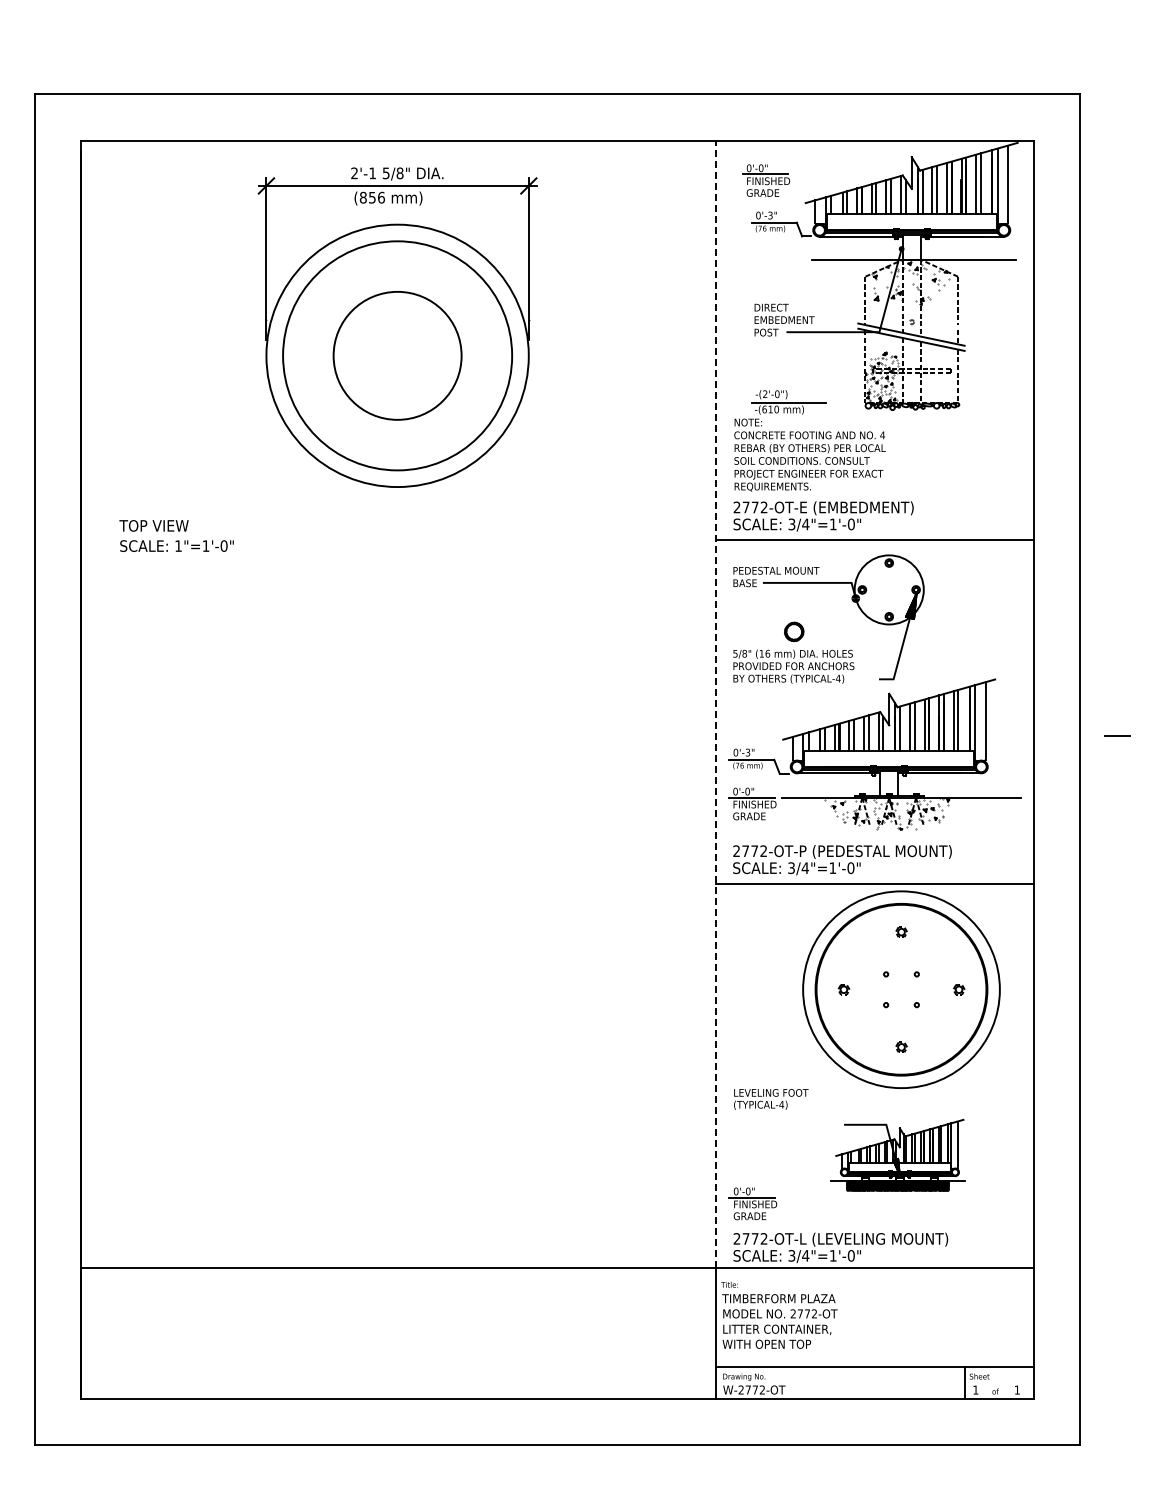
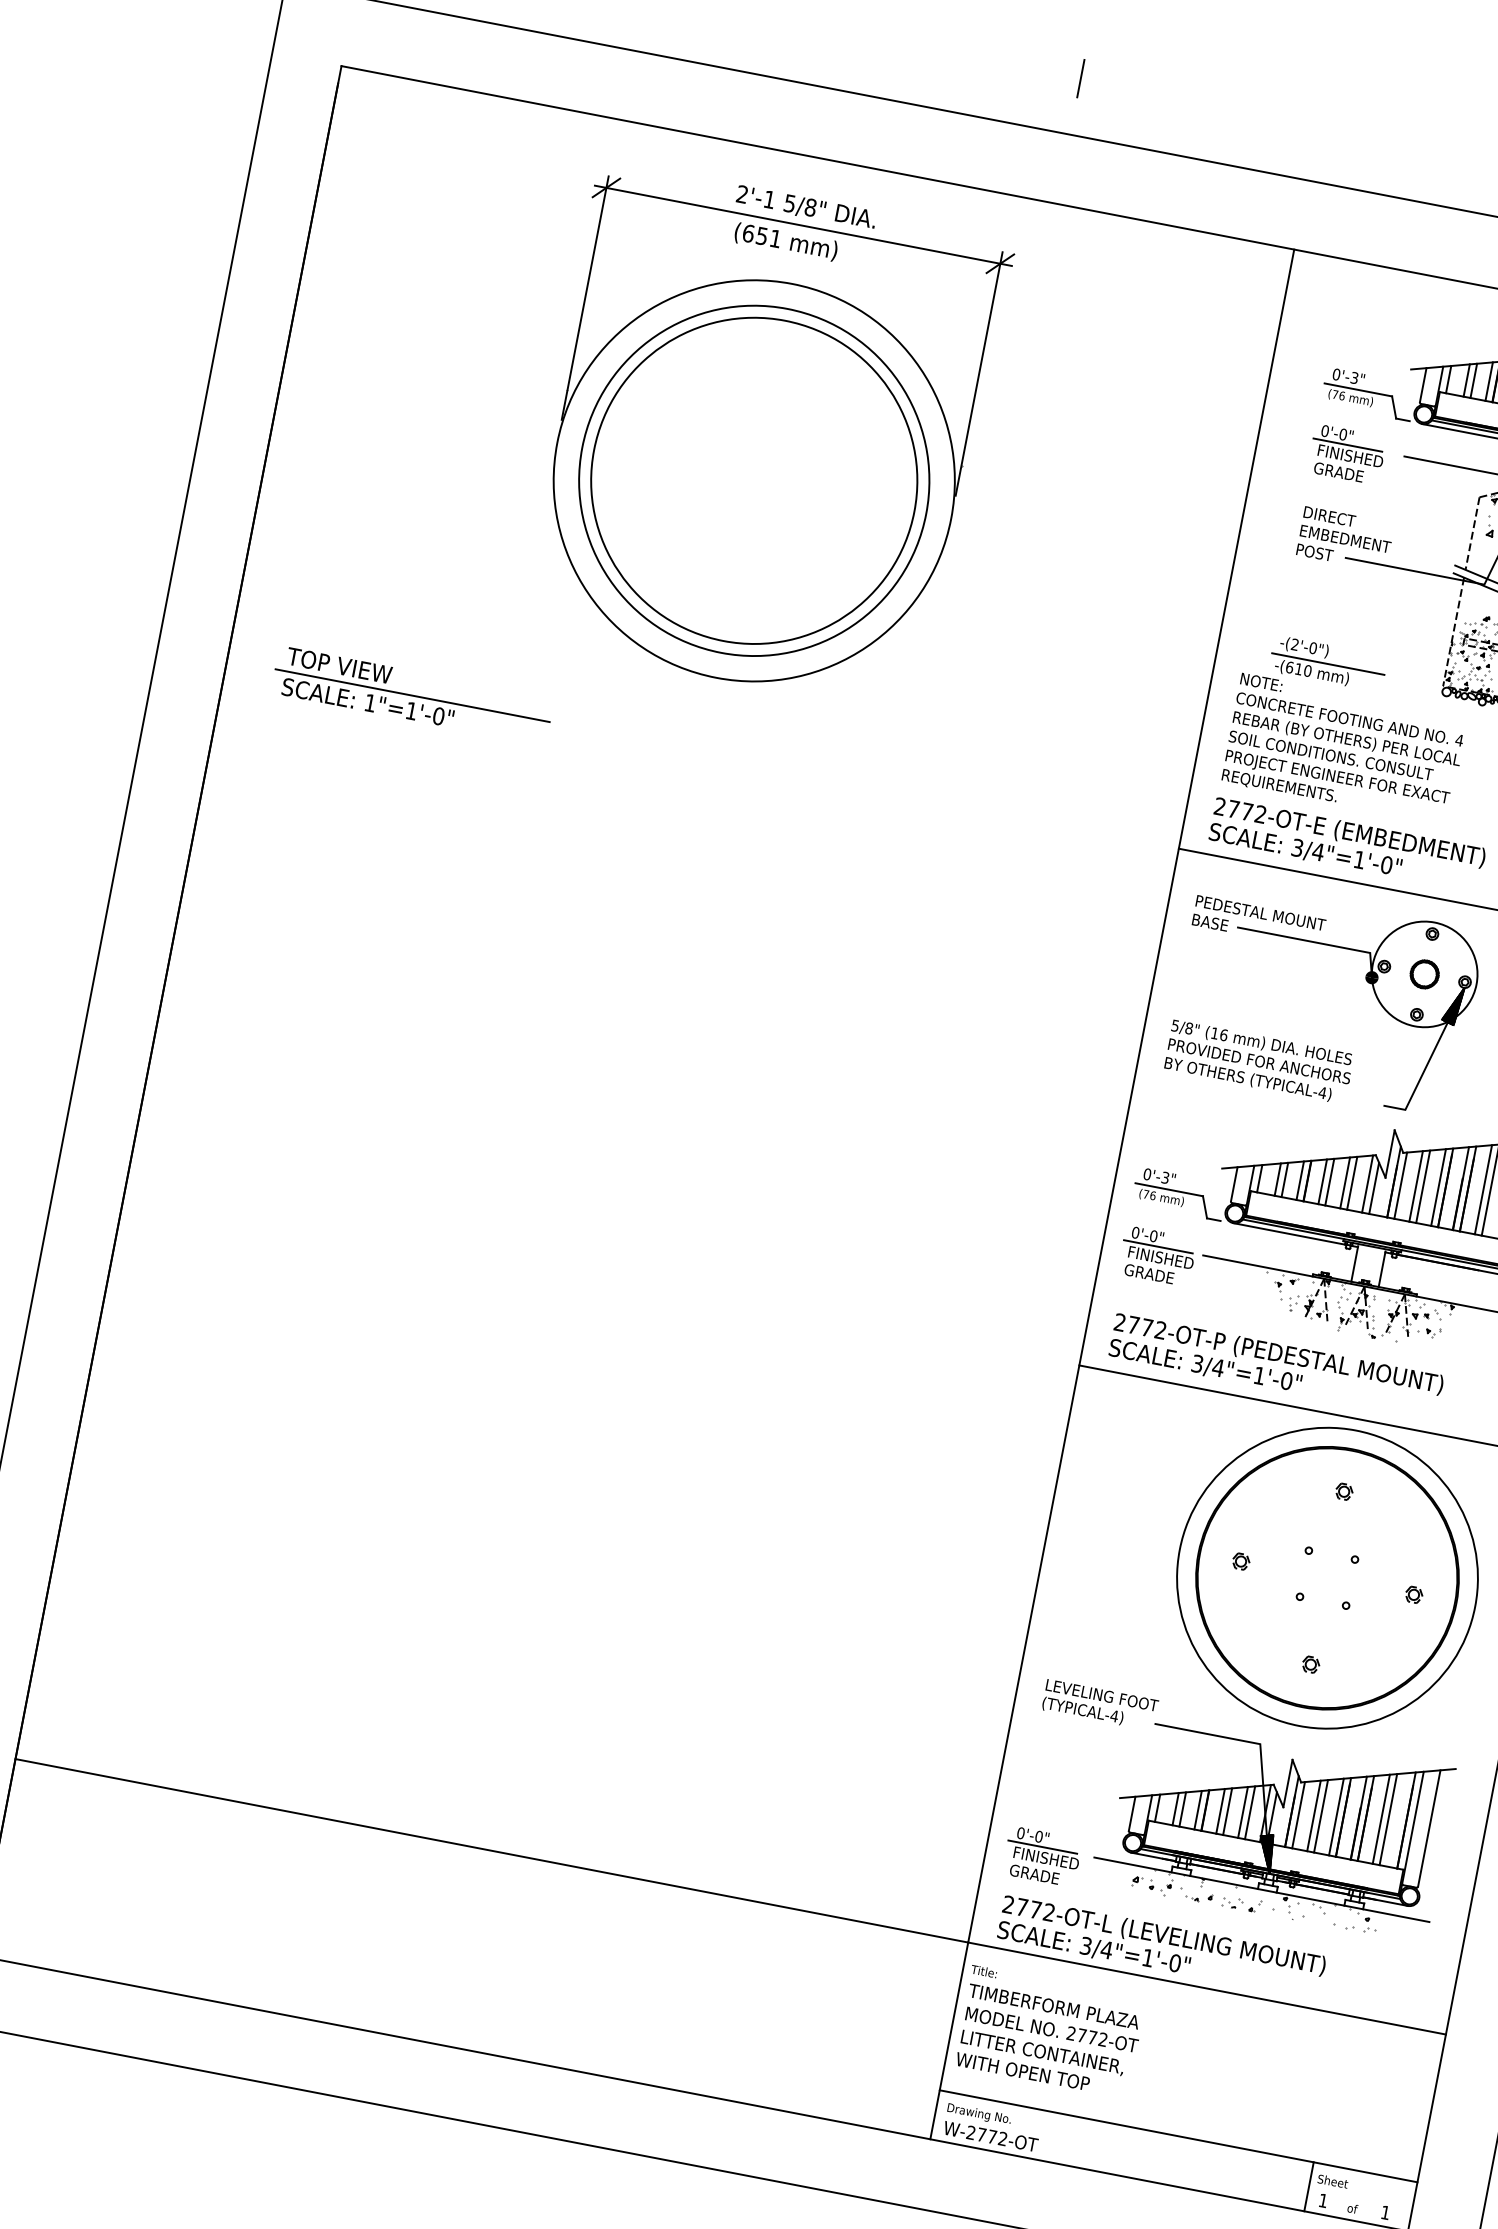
line: (557, 56) -> (1080, 77), added
part: (766, 180) -> (1347, 454), moved
text: (371, 197) -> (760, 235), (856 -> (651
circle: (397, 355) -> (754, 480), size x1.67
line: (204, 536) -> (412, 696), added
part: (794, 631) -> (1425, 973), moved
line: (715, 704) -> (1130, 1096), dashed -> solid
part: (897, 1154) -> (1273, 1824), size x1.67

